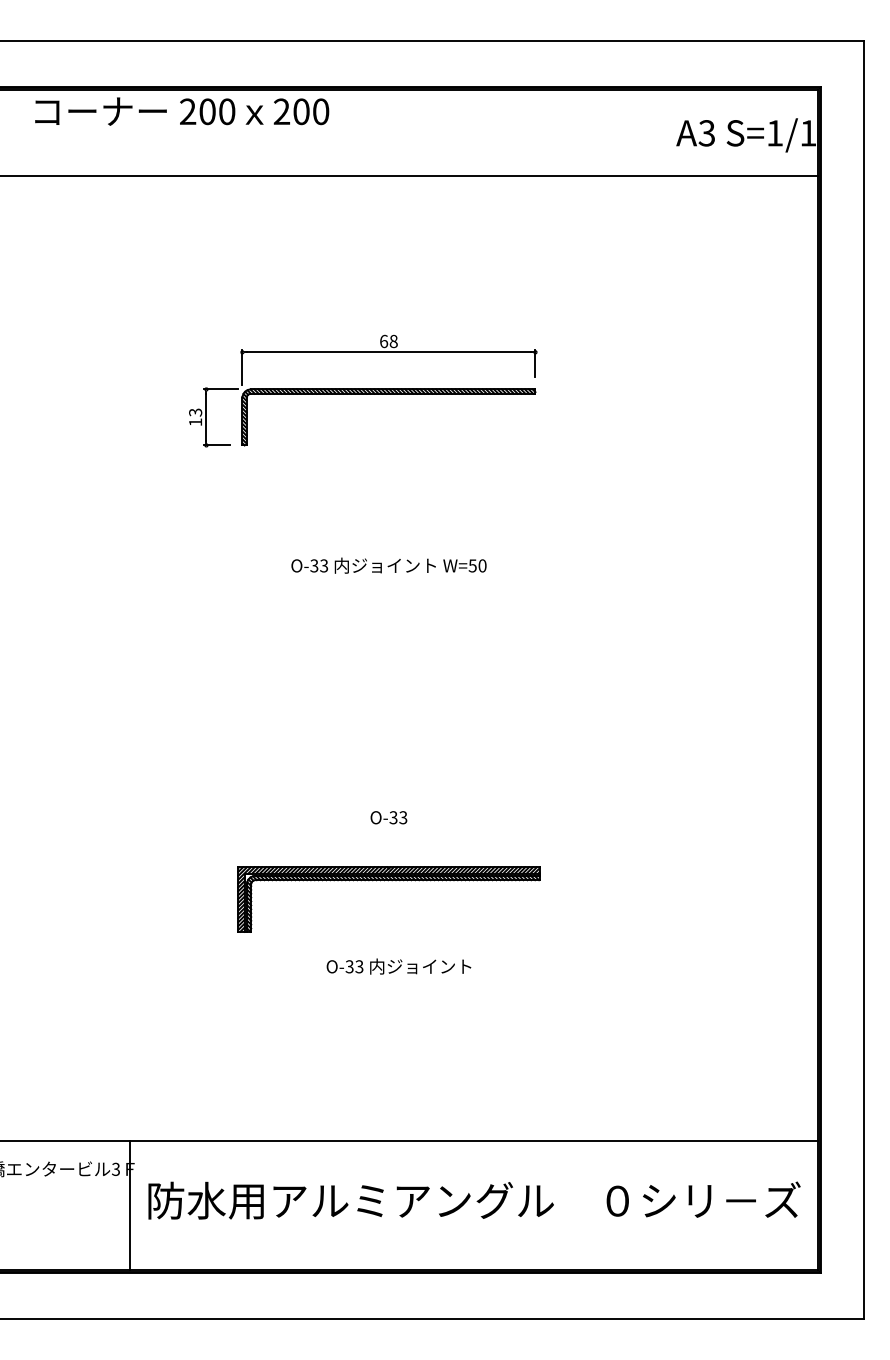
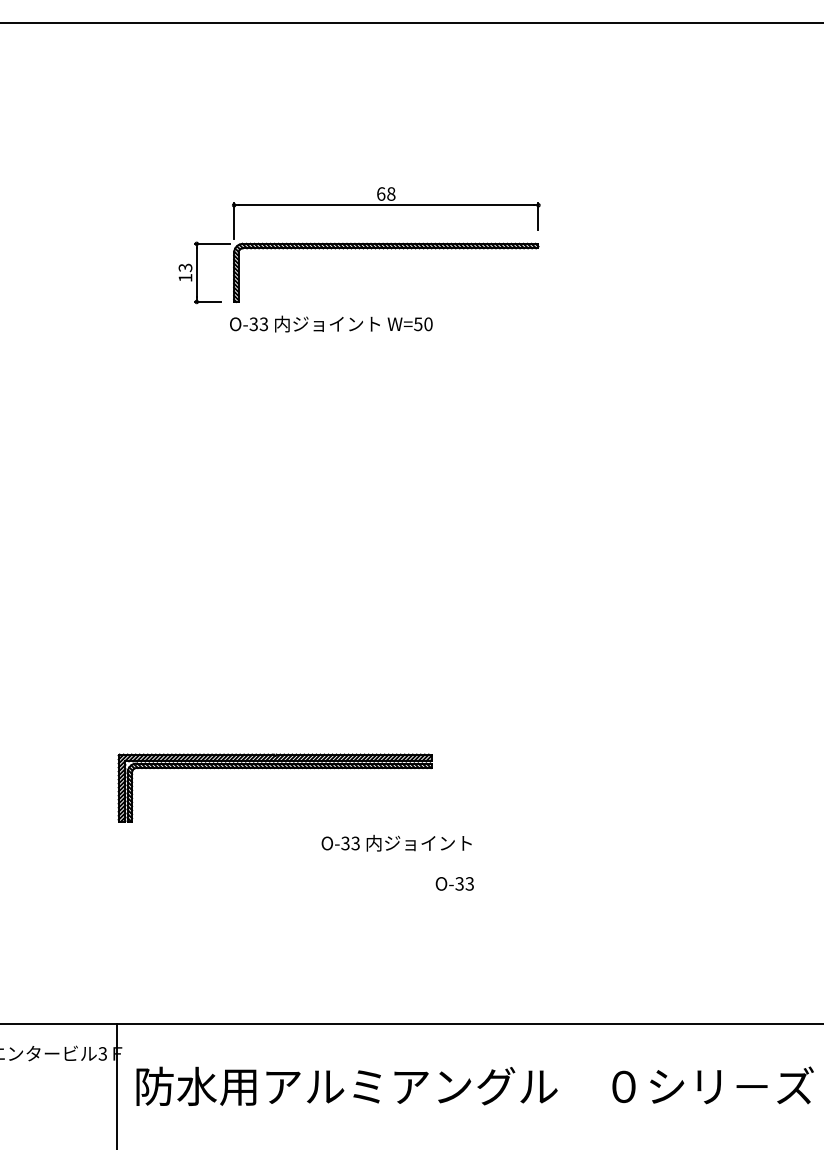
text: (388, 565) -> (330, 323), moved
text: (388, 817) -> (454, 883), moved
part: (388, 881) -> (274, 769), moved

